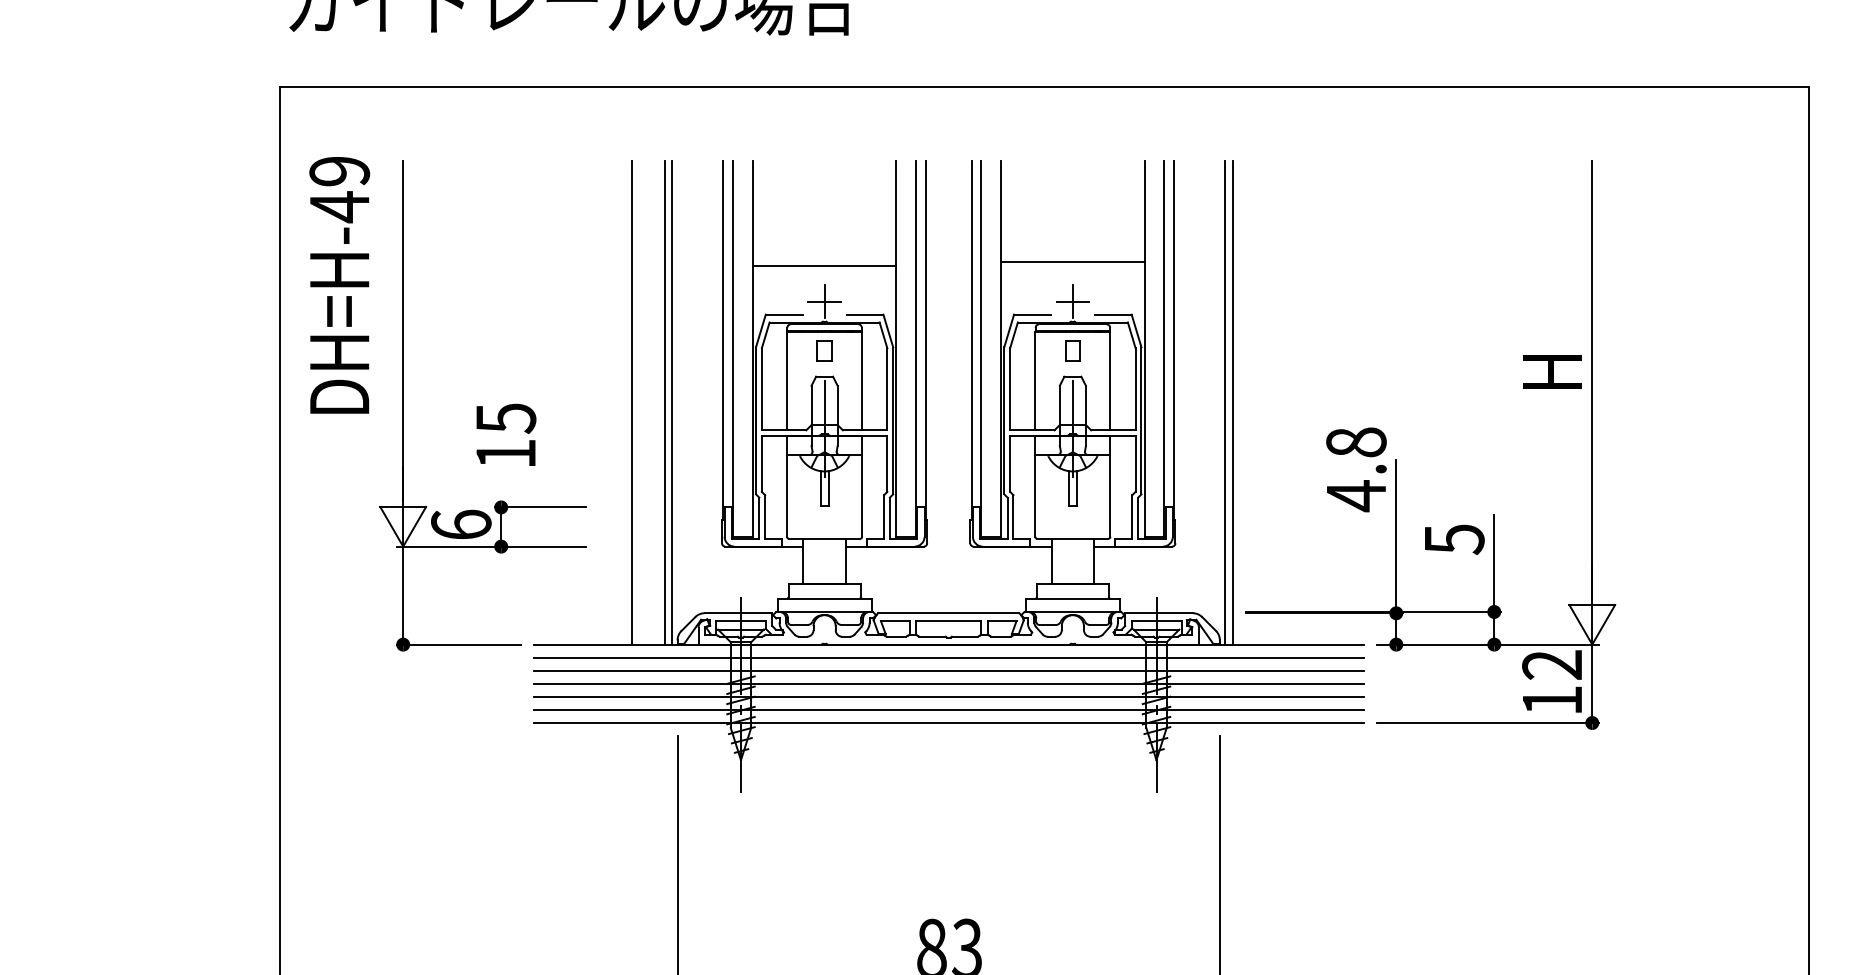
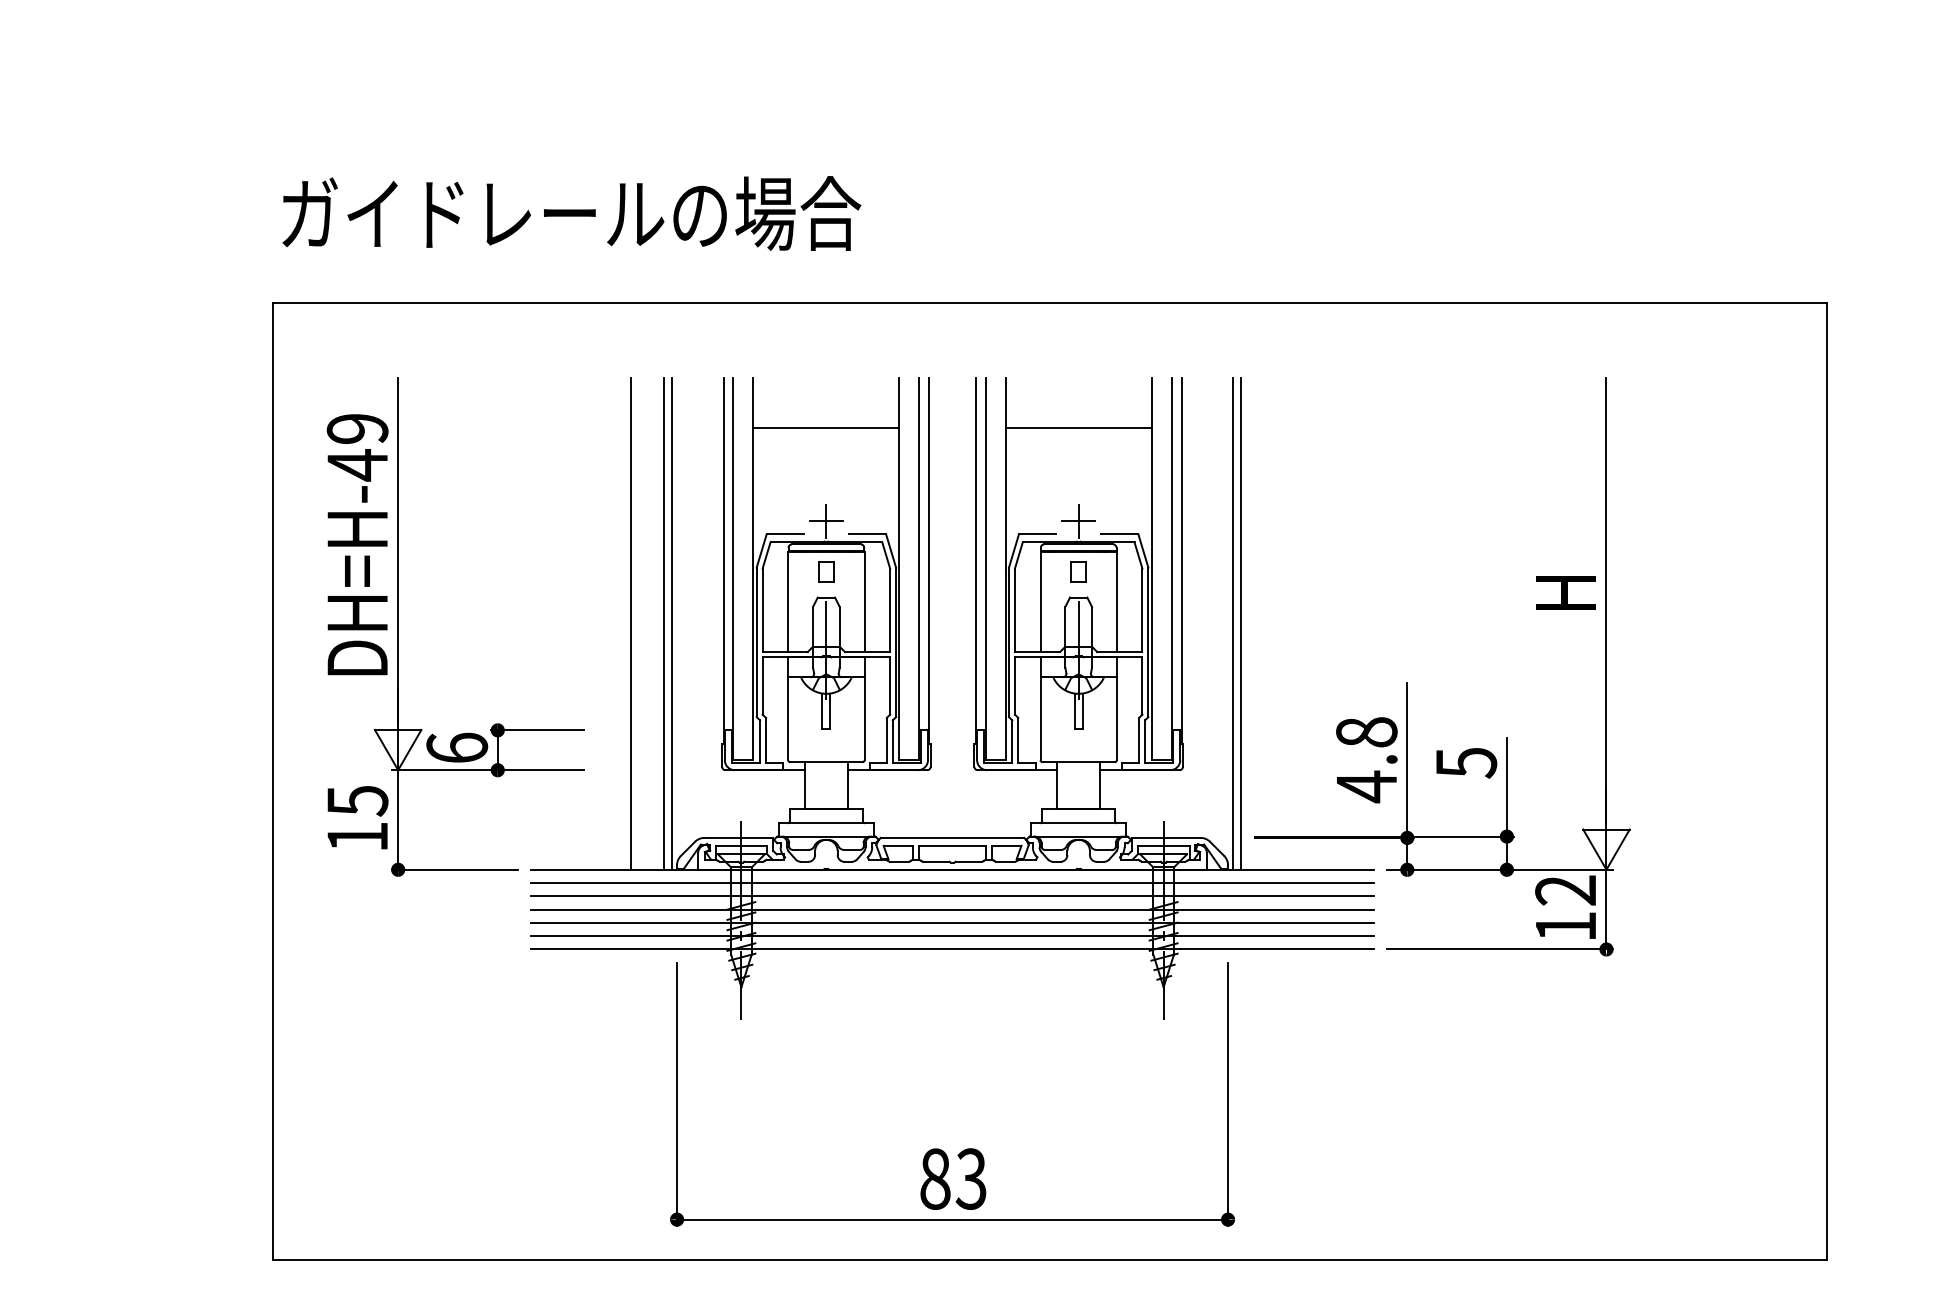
line: (1072, 261) -> (1078, 427), moved
line: (824, 265) -> (826, 427), moved
text: (339, 285) -> (357, 544), moved
text: (505, 434) -> (357, 817), moved
text: (1356, 470) -> (1366, 760), moved

